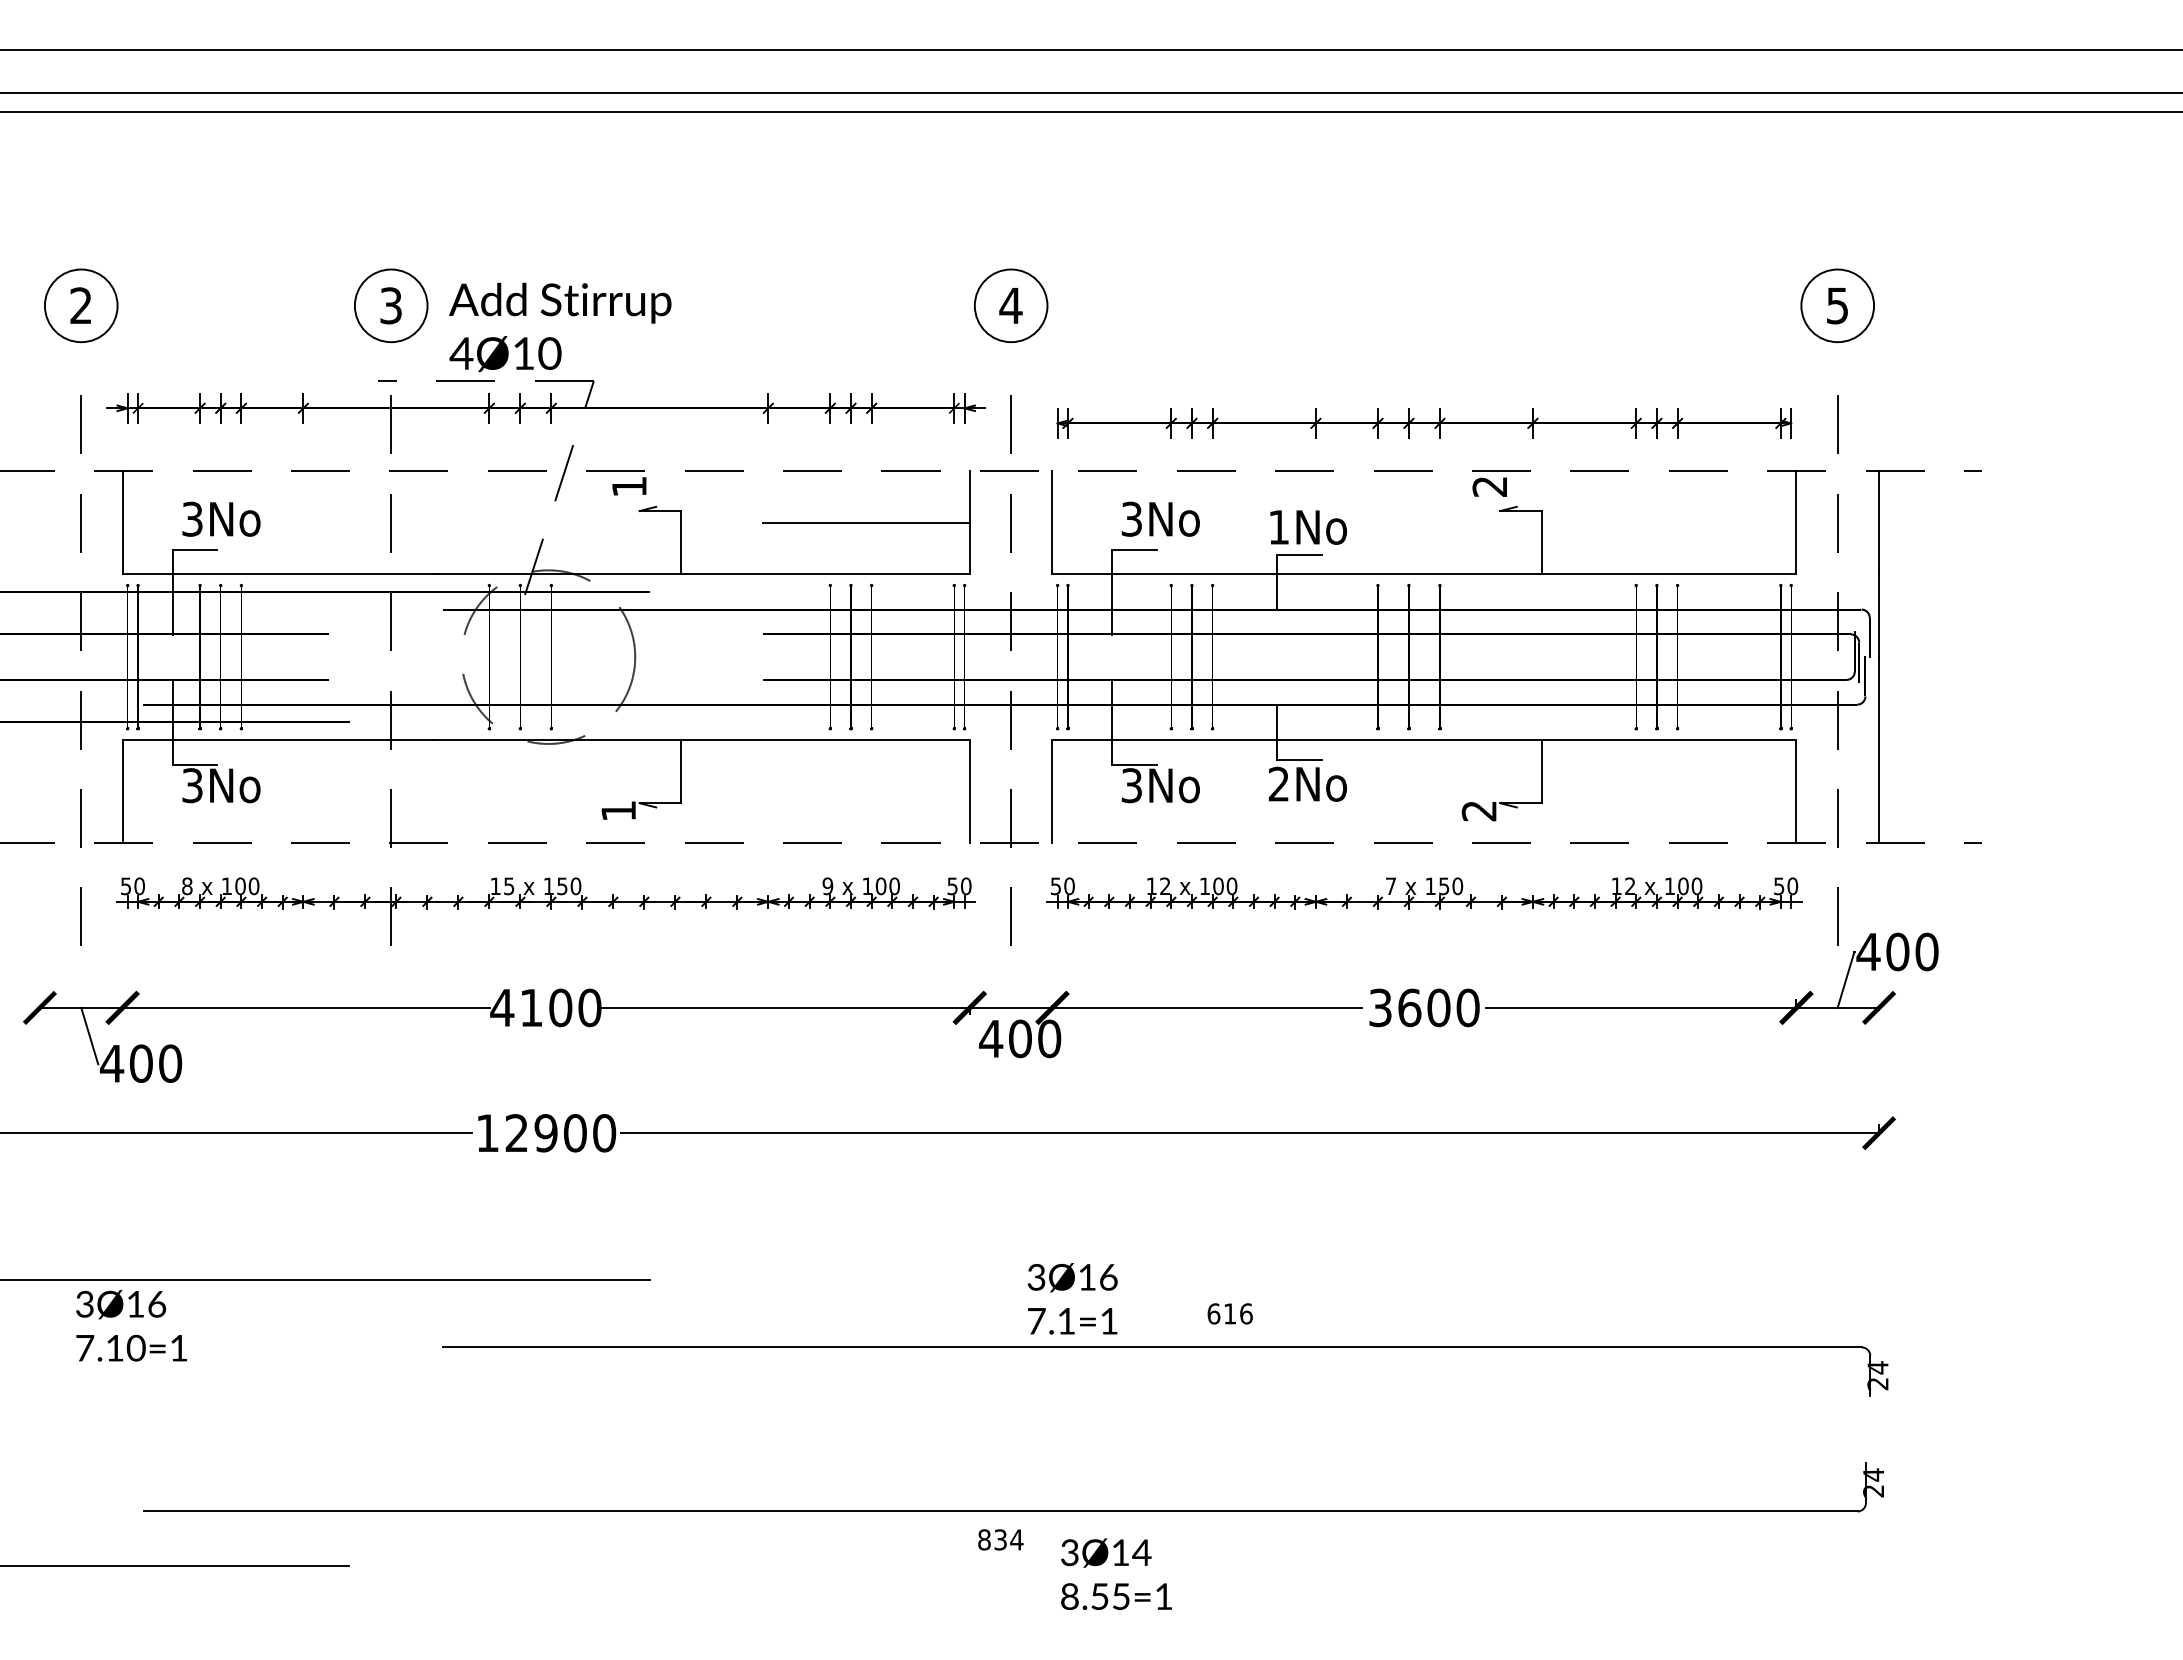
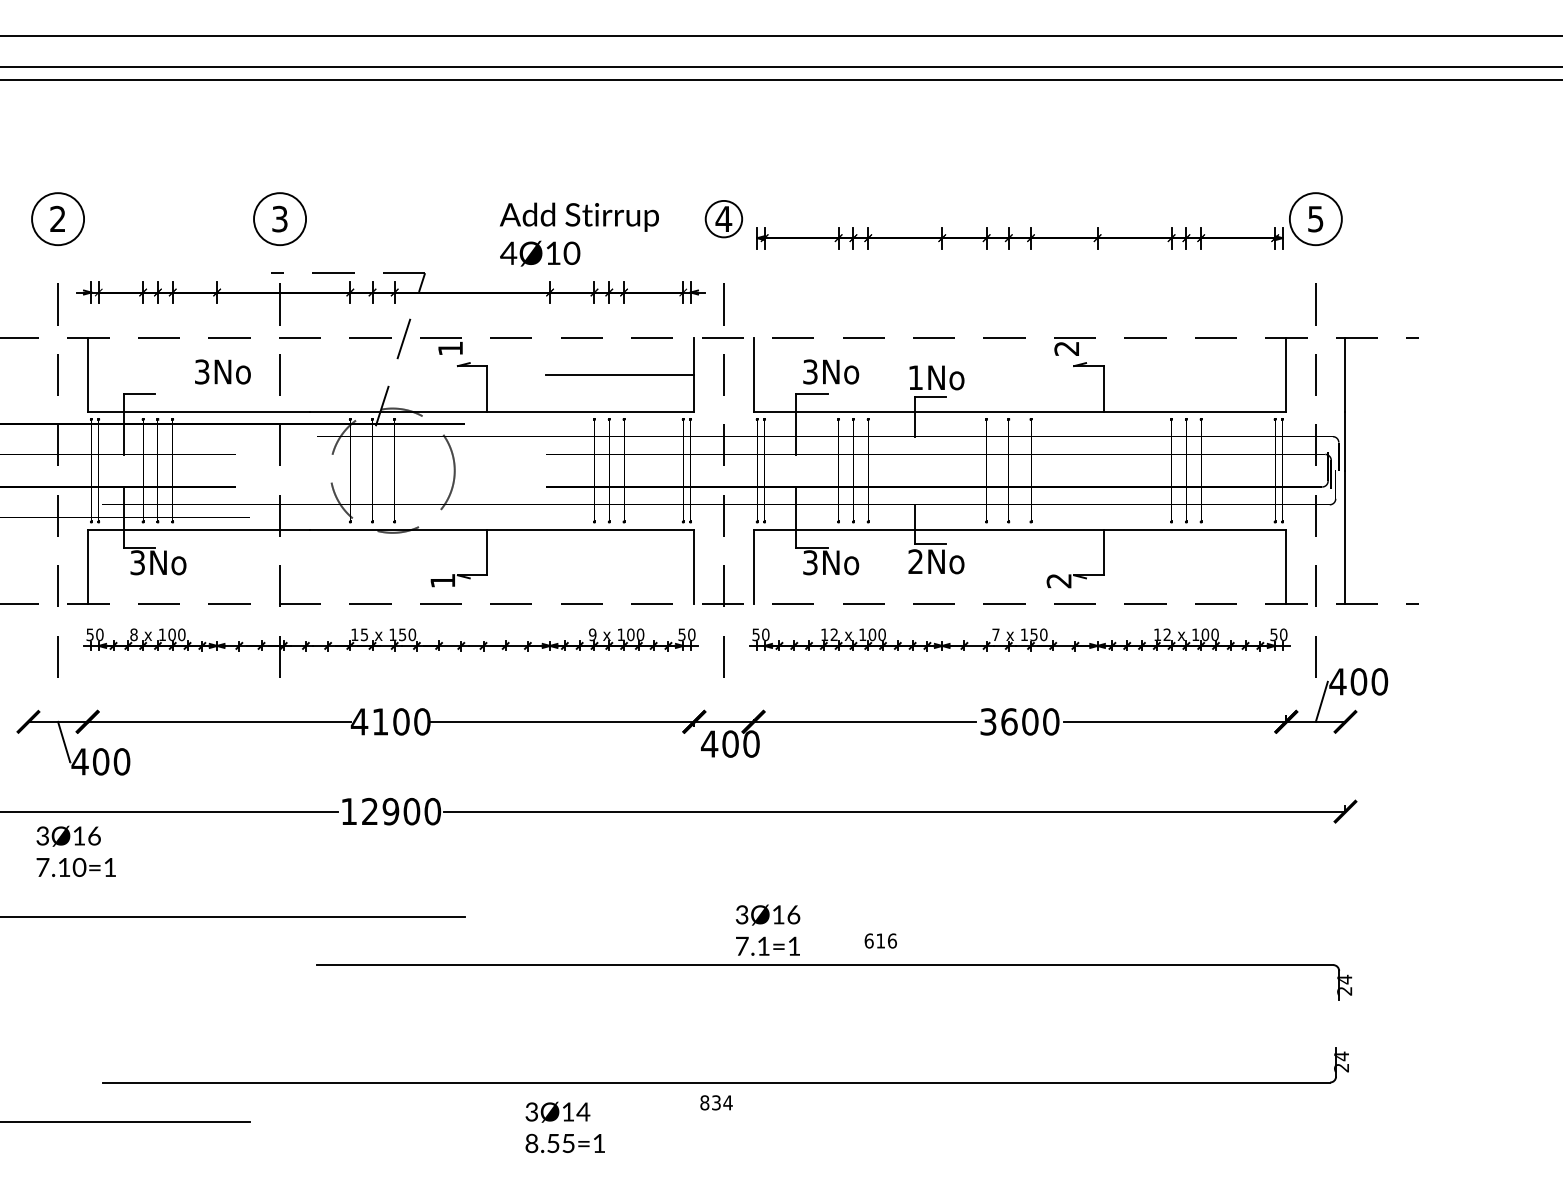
circle: (1010, 305) -> (723, 218), size x0.7
text: (560, 327) -> (579, 234), moved
part: (1424, 423) -> (1019, 238), moved
text: (221, 518) -> (222, 371), moved
text: (131, 1325) -> (76, 851), moved
text: (1116, 1573) -> (565, 1126), moved

